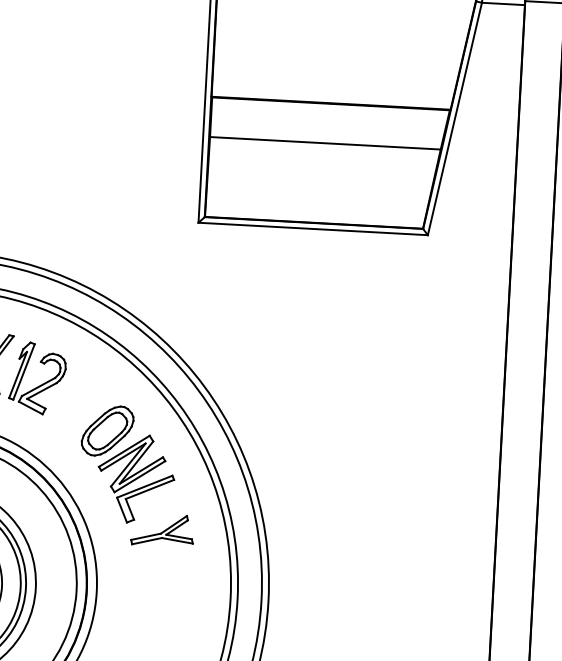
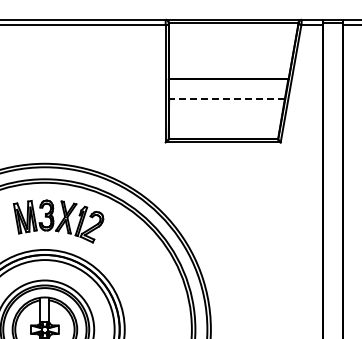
line: (324, 143) -> (226, 99), solid -> dashed
part: (138, 475) -> (142, 270), removed

